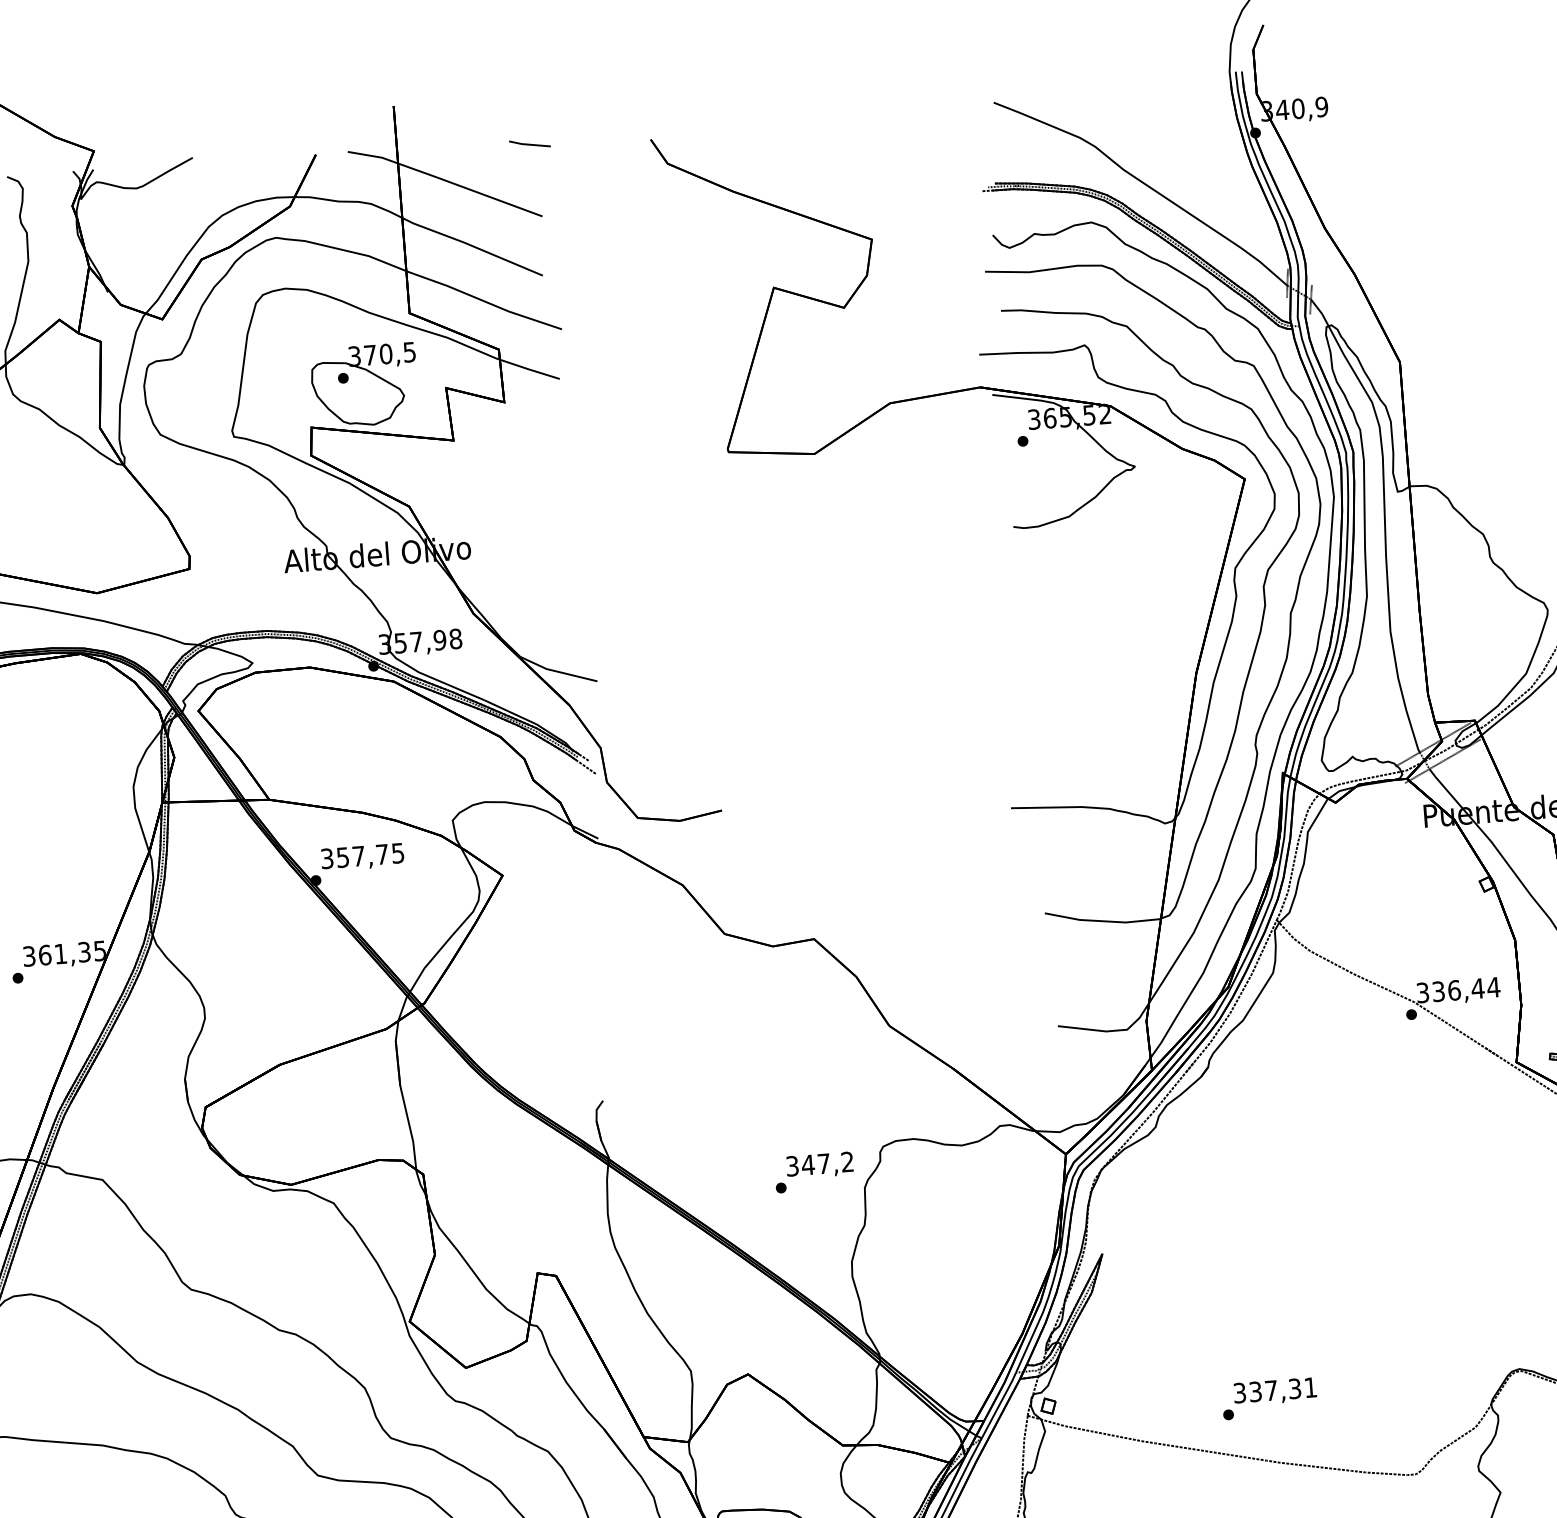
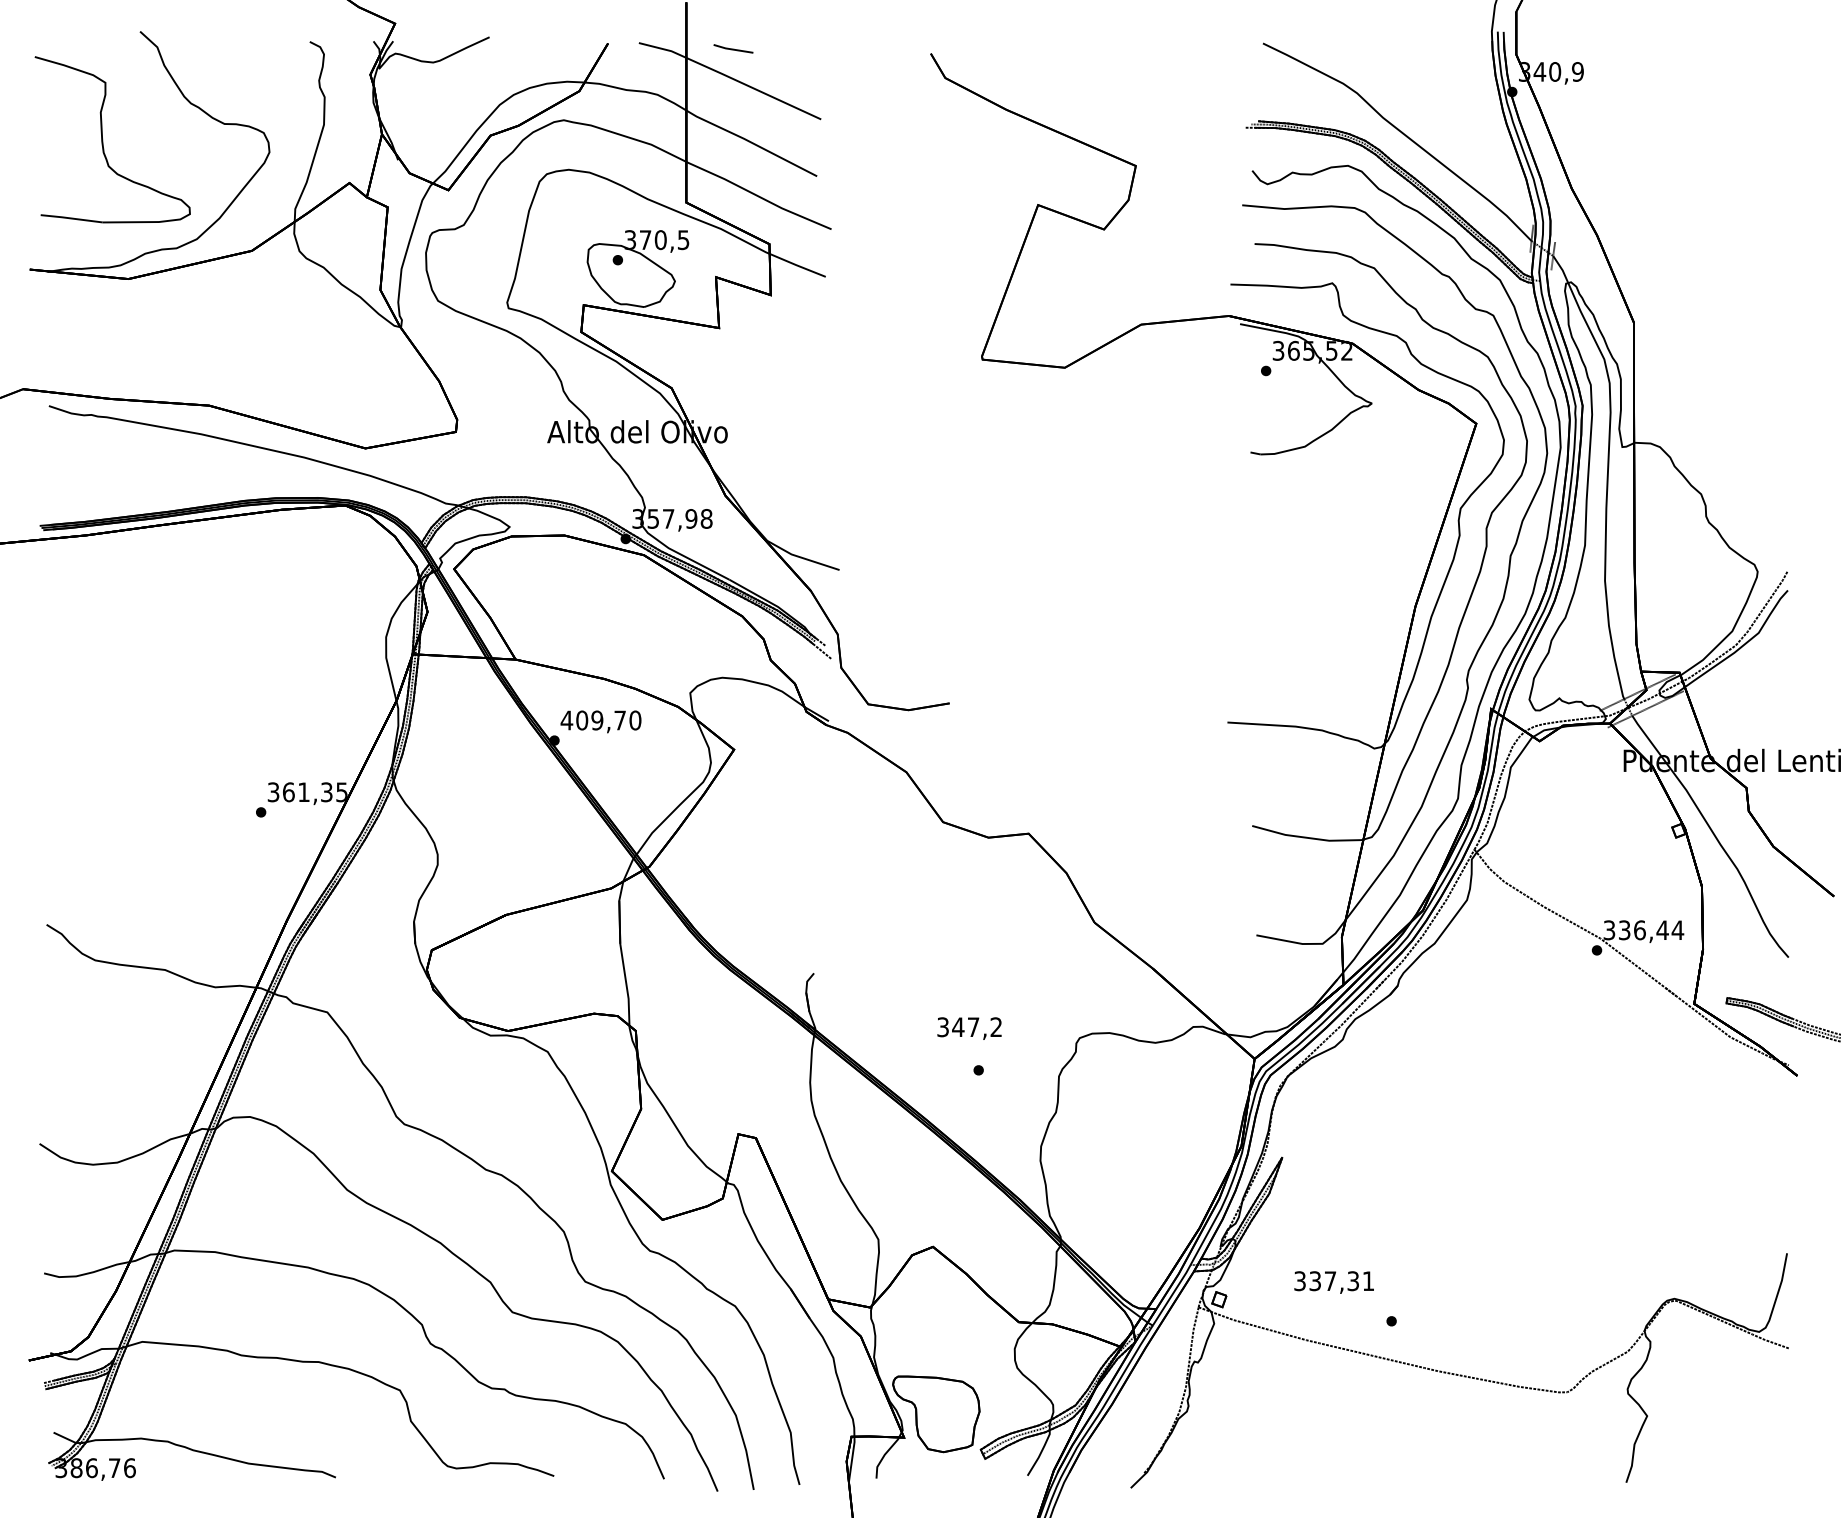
line: (529, 143) -> (733, 48), moved
text: (361, 856) -> (600, 720), 357,75 -> 409,70
text: (819, 1165) -> (969, 1028), moved
text: (1274, 1391) -> (1333, 1282), moved

